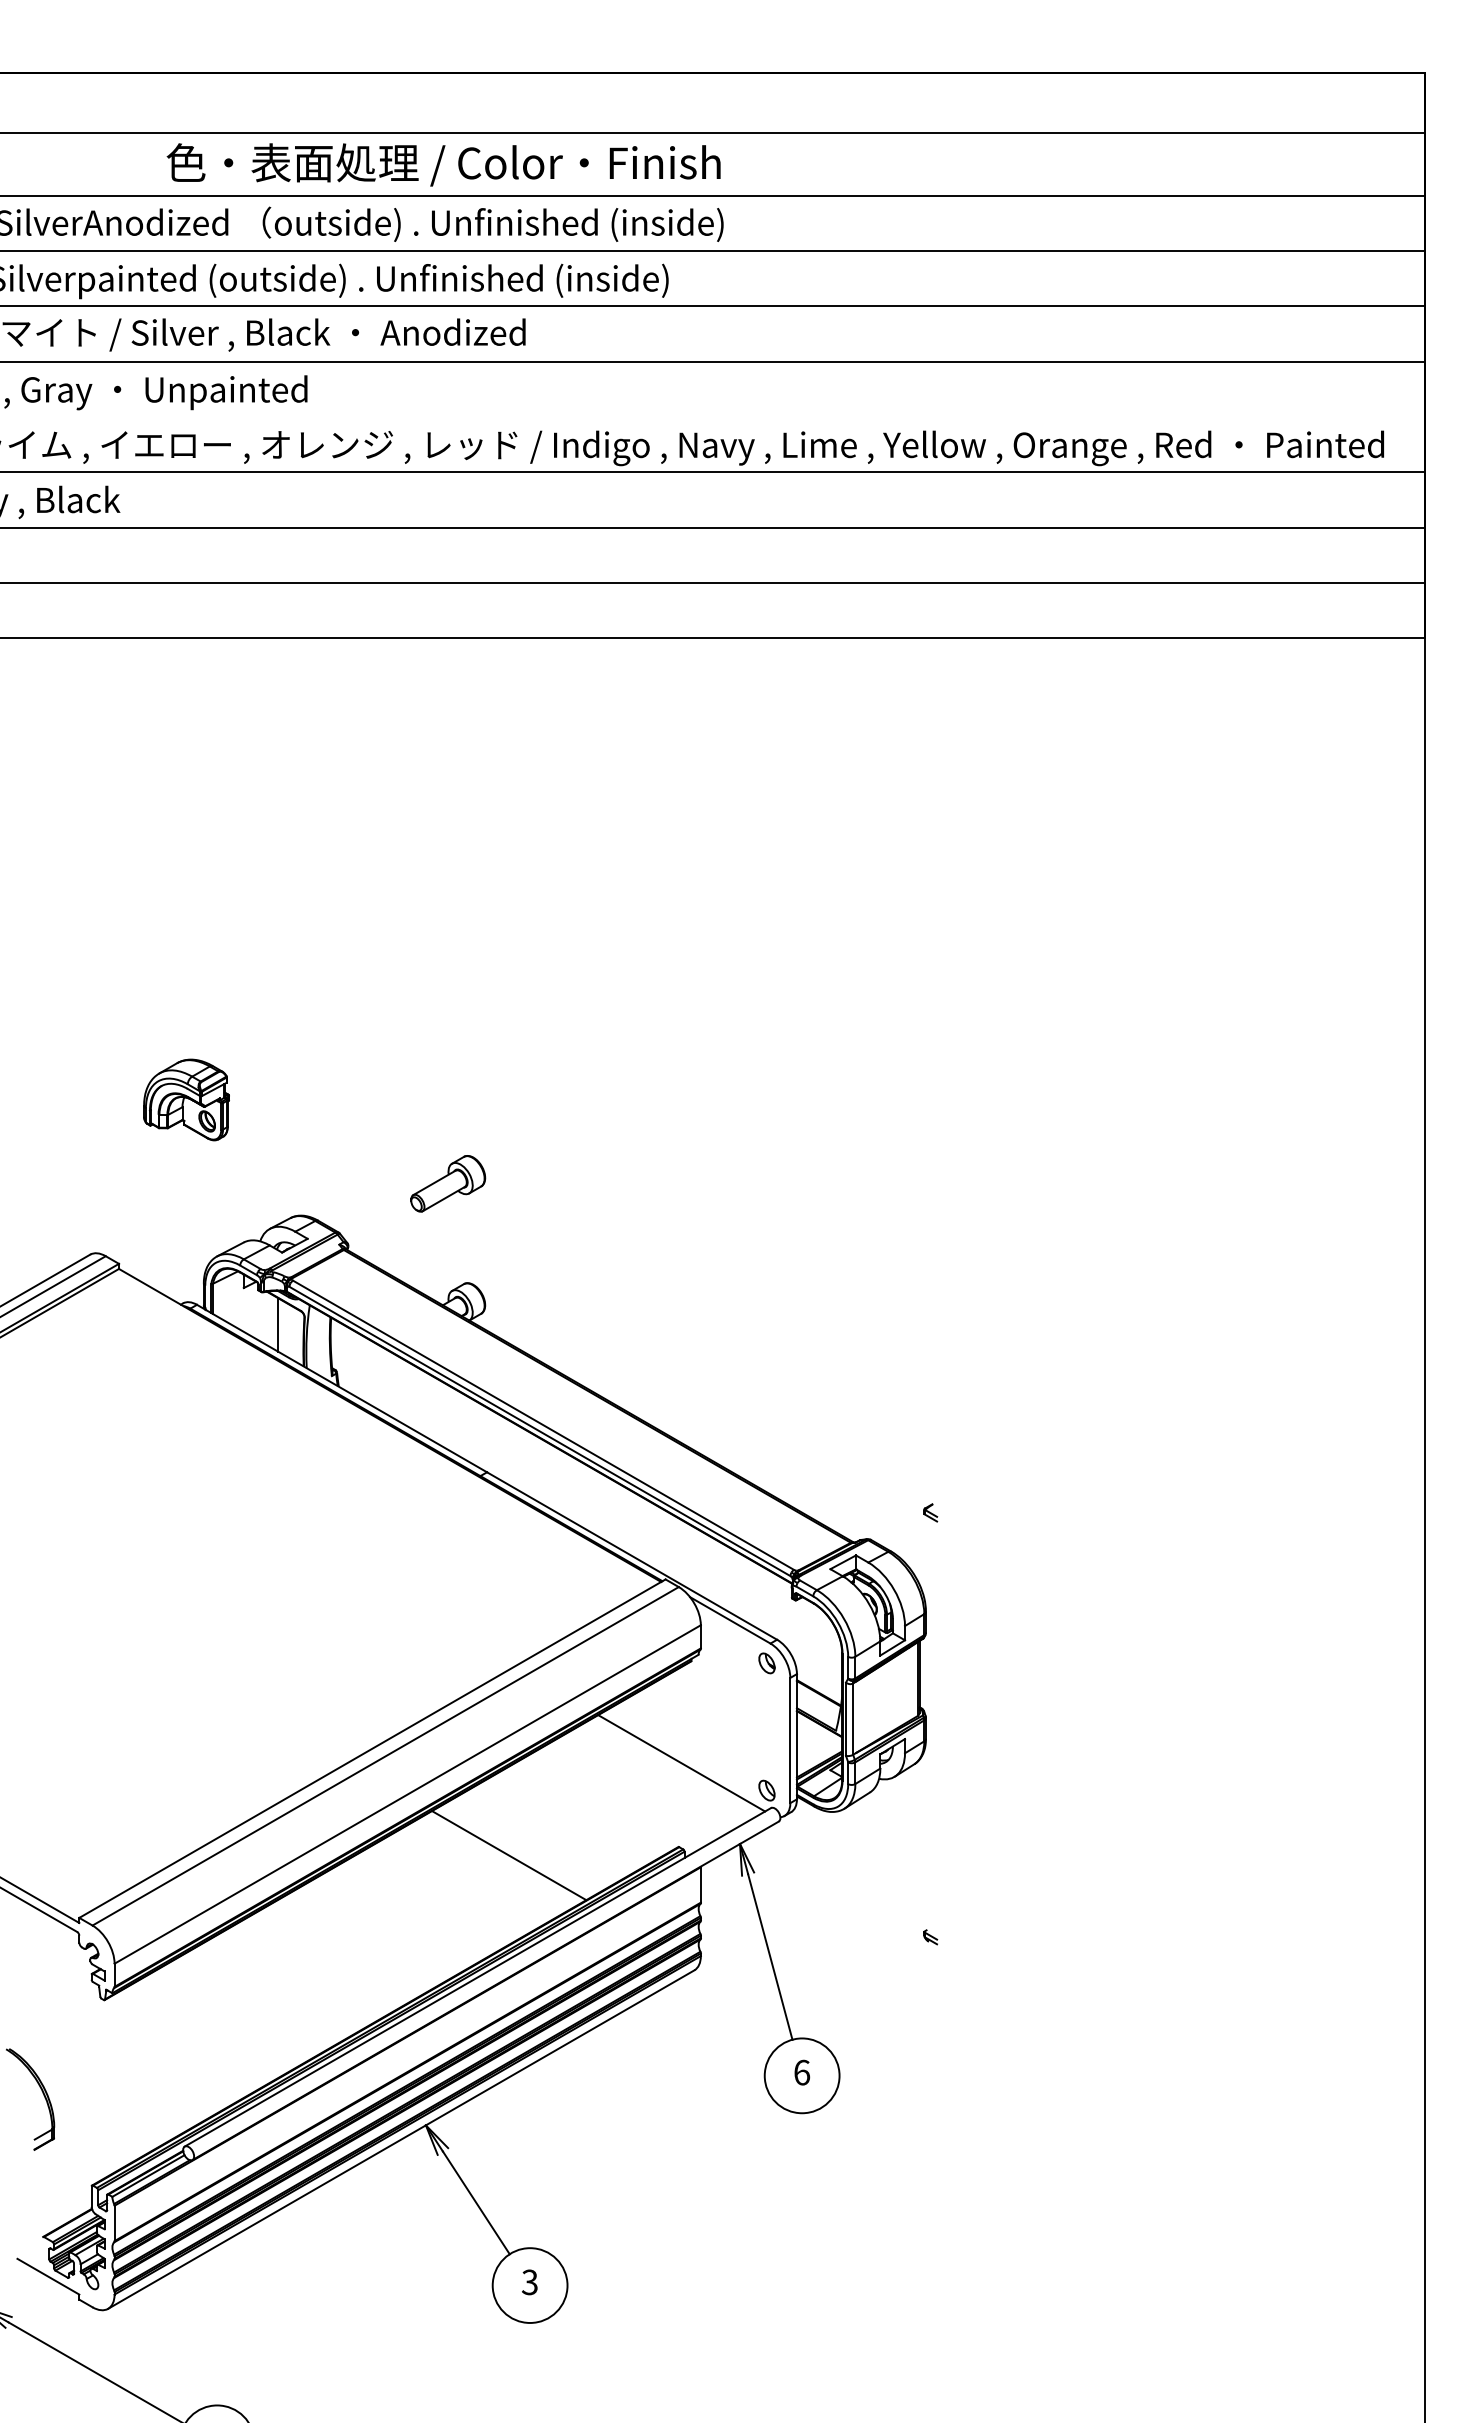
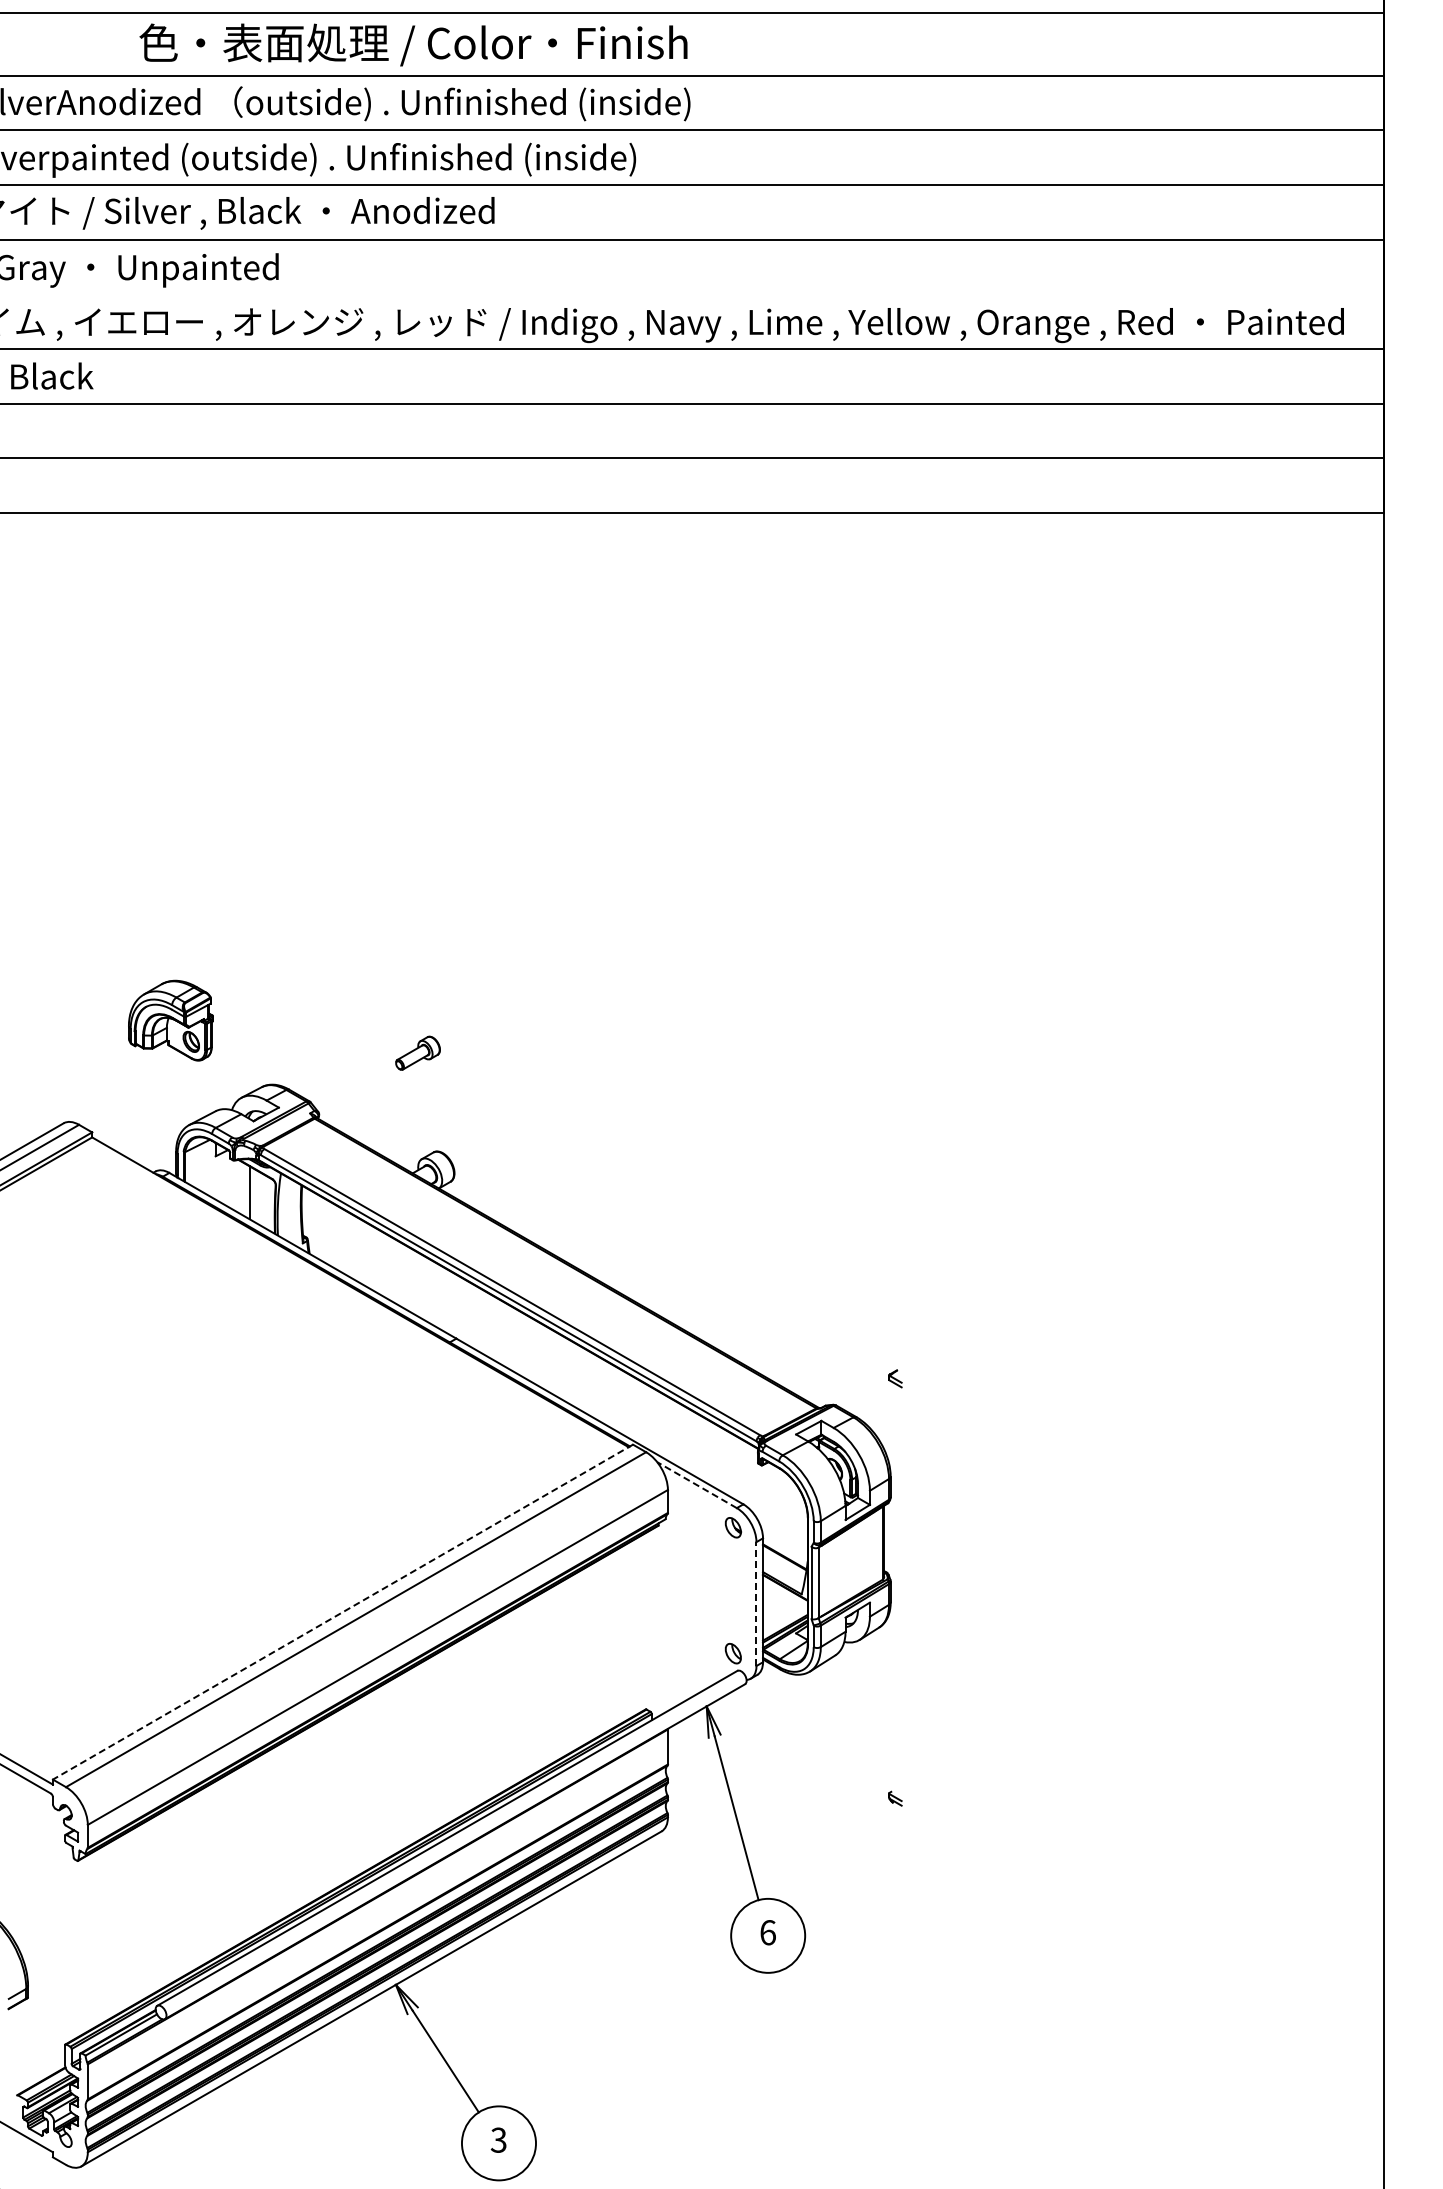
part: (186, 1099) -> (170, 1020), moved
part: (448, 1183) -> (418, 1052), size x0.6
line: (729, 1620) -> (696, 1485), solid -> dashed
line: (790, 1740) -> (756, 1604), solid -> dashed
line: (372, 1748) -> (343, 1611), solid -> dashed
line: (681, 1763) -> (648, 1626), removed
line: (509, 1855) -> (478, 1717), removed

